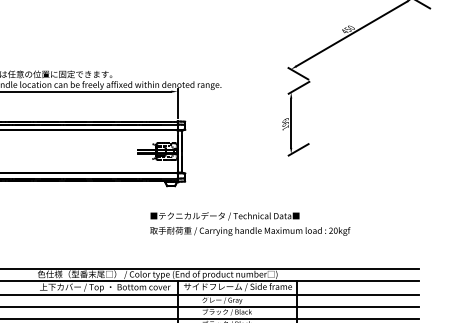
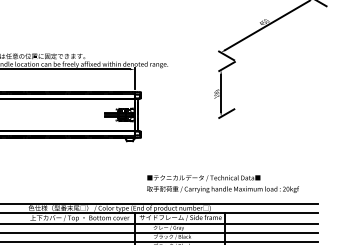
text: (249, 223) -> (222, 183), moved

